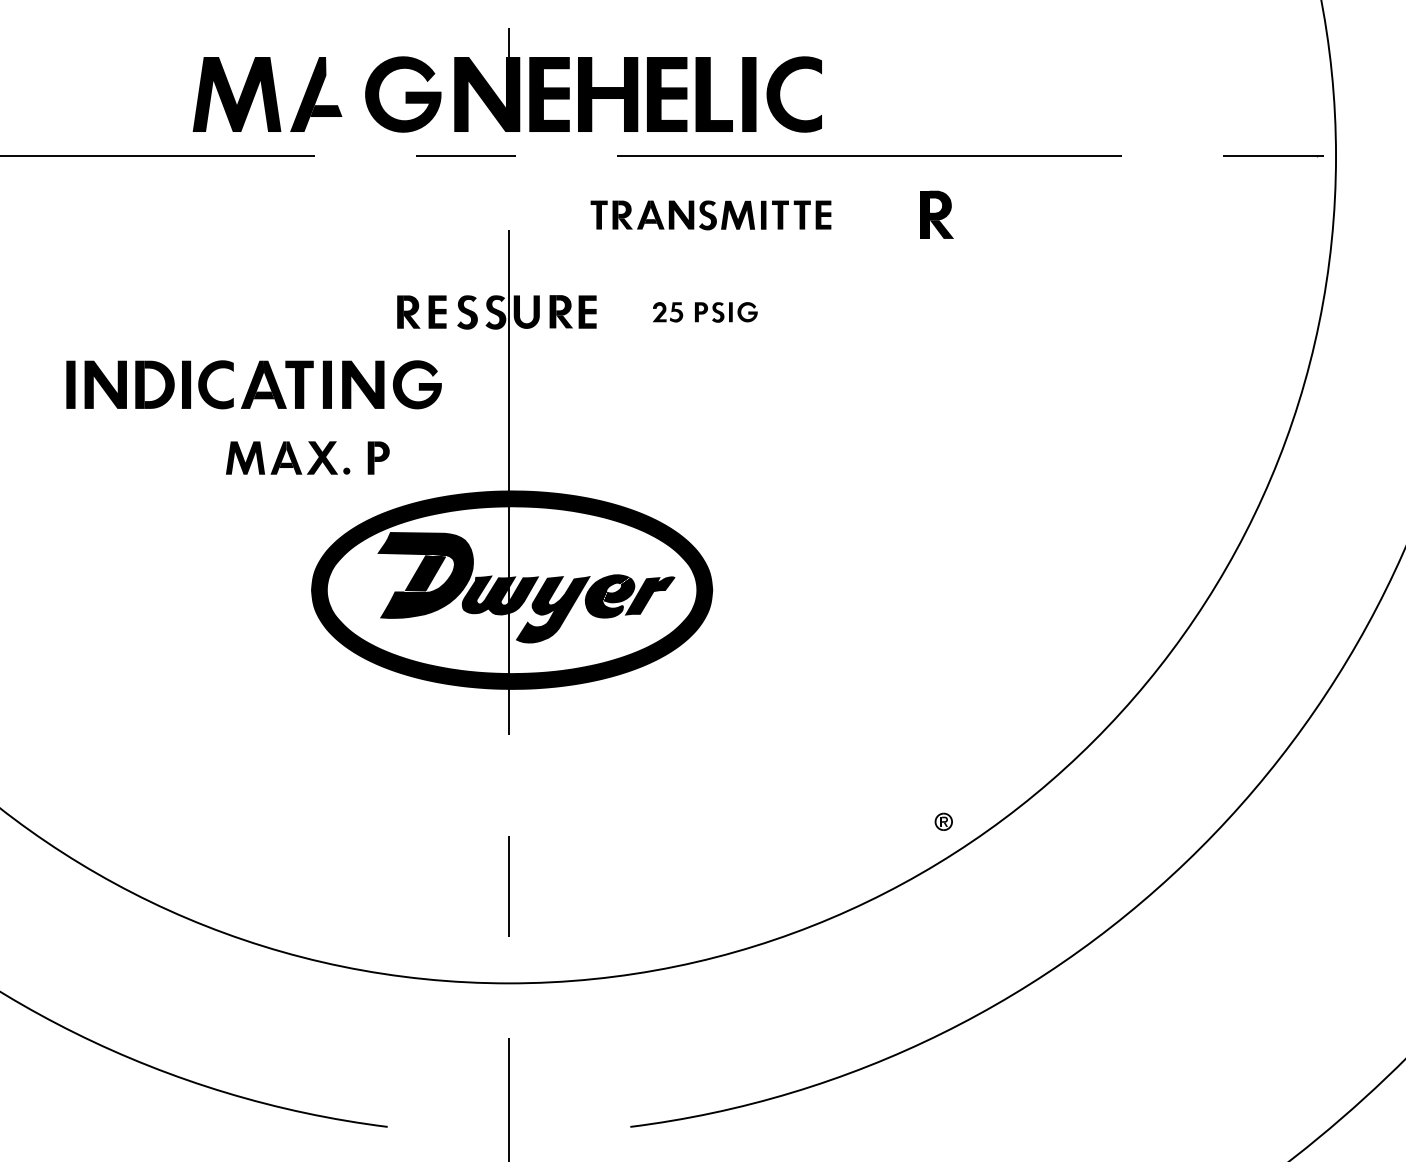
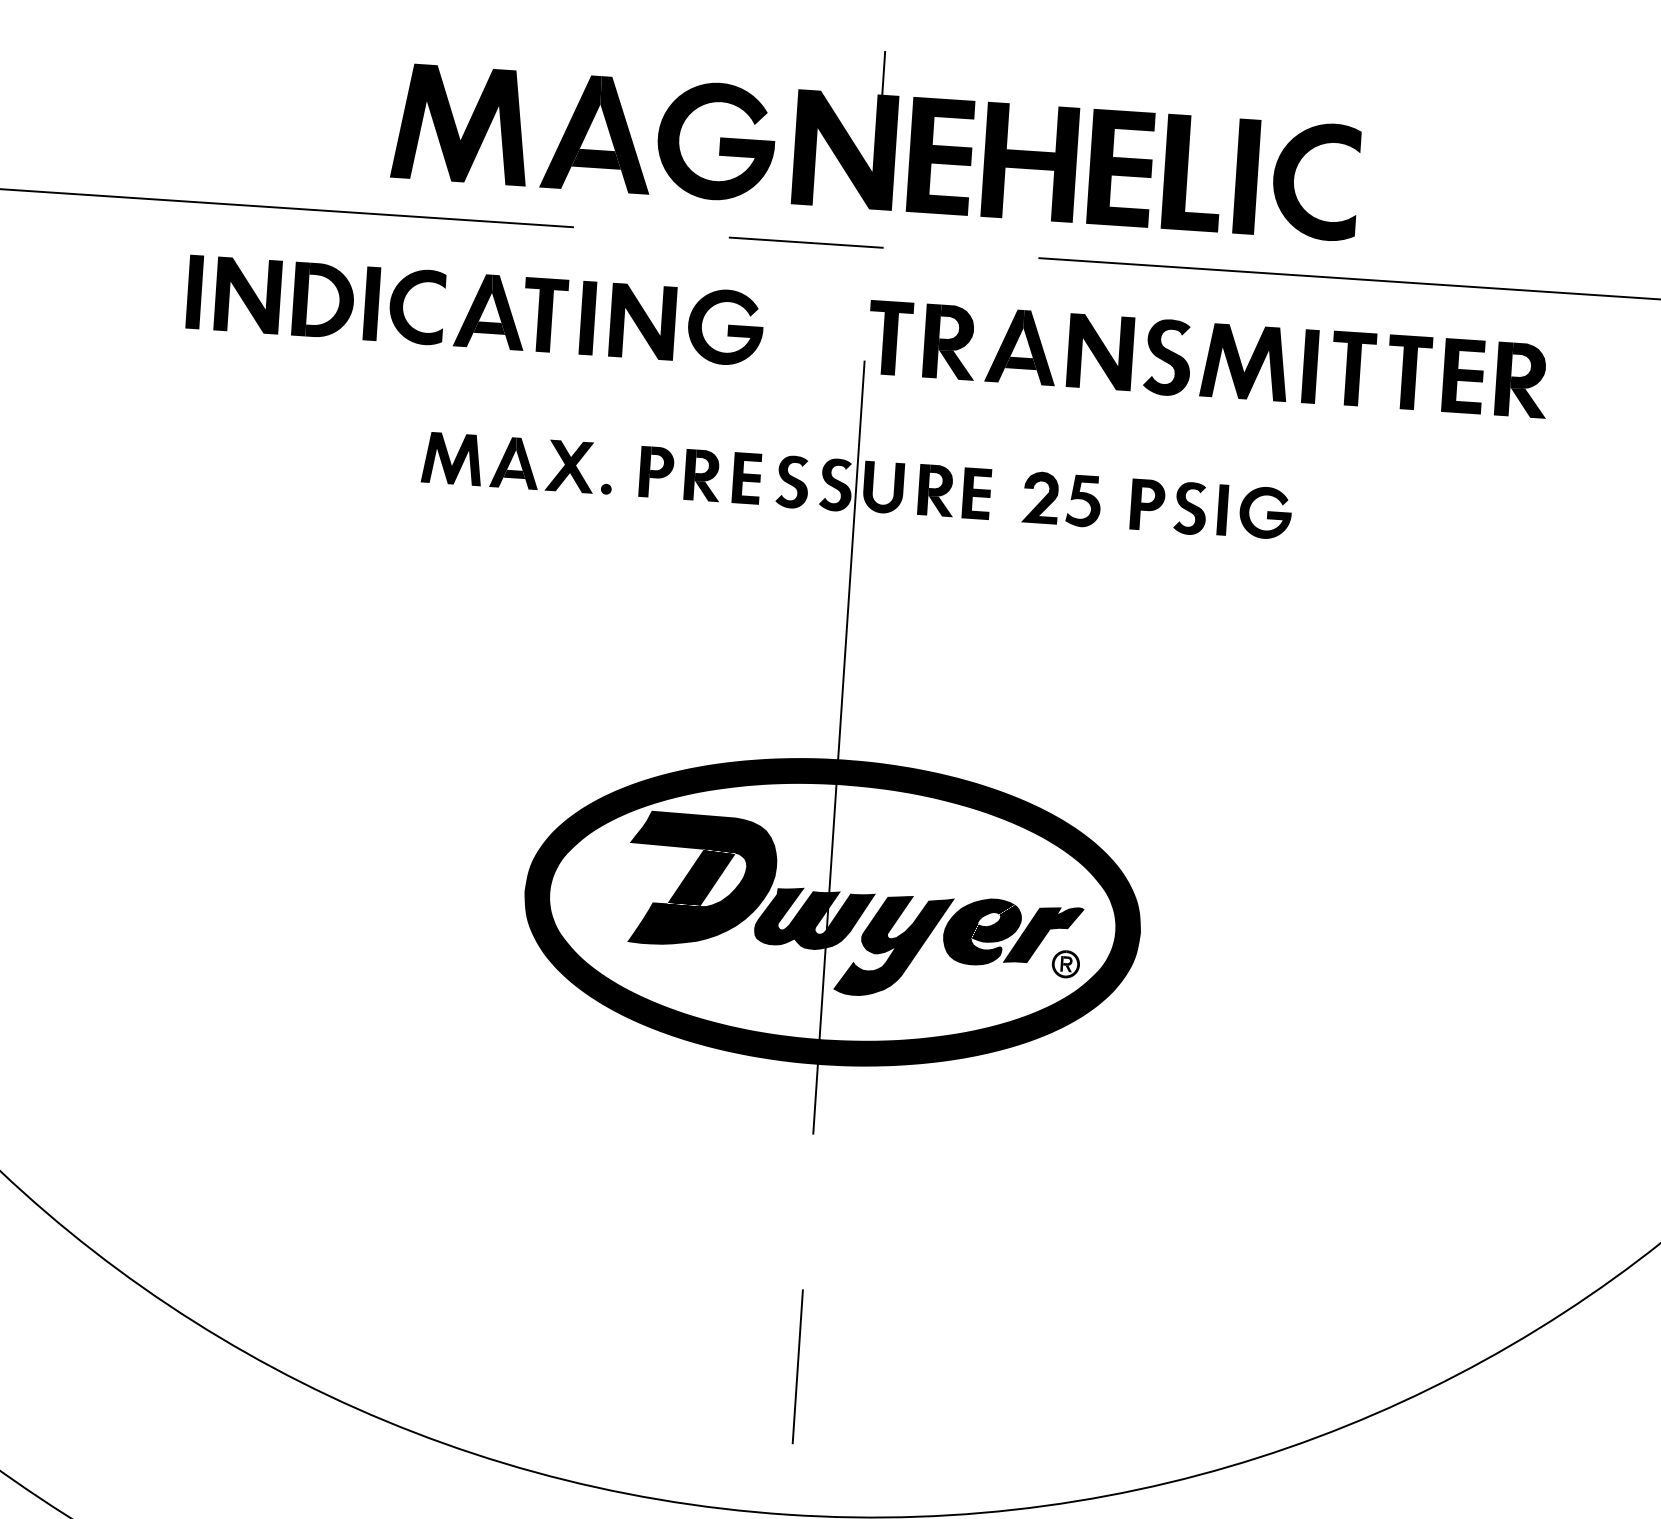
fill: (344, 94) -> (626, 135), added
part: (710, 215) -> (1174, 358), size x1.67
part: (704, 312) -> (1155, 506), size x1.67
part: (253, 384) -> (474, 310), moved
part: (315, 461) -> (559, 471), moved
part: (943, 821) -> (1065, 963), moved

